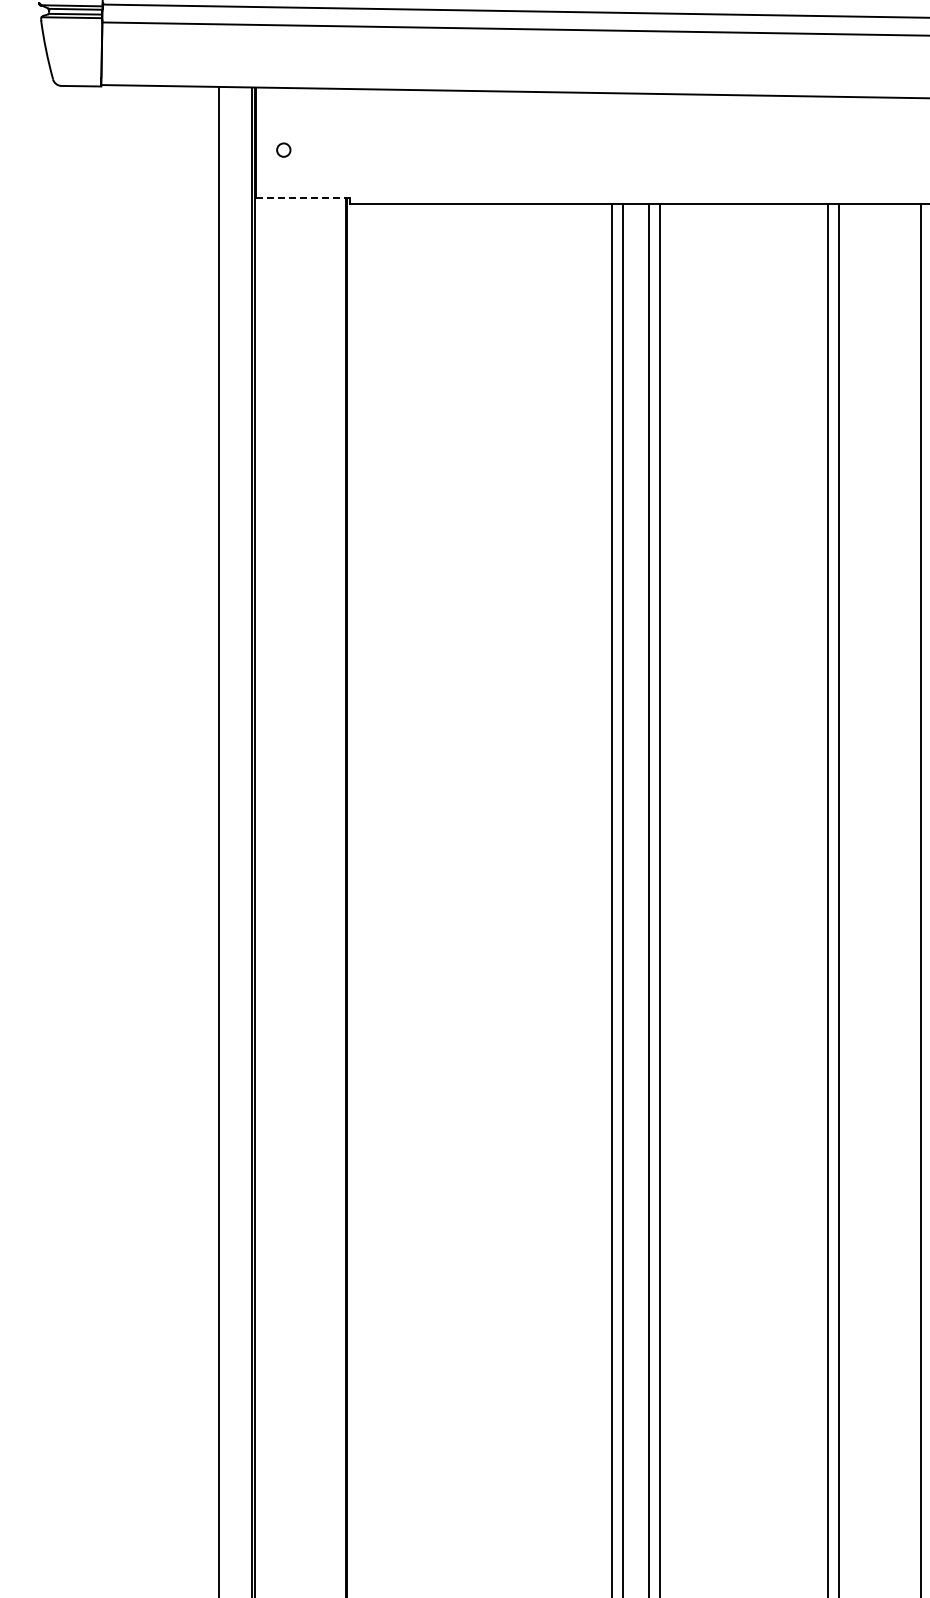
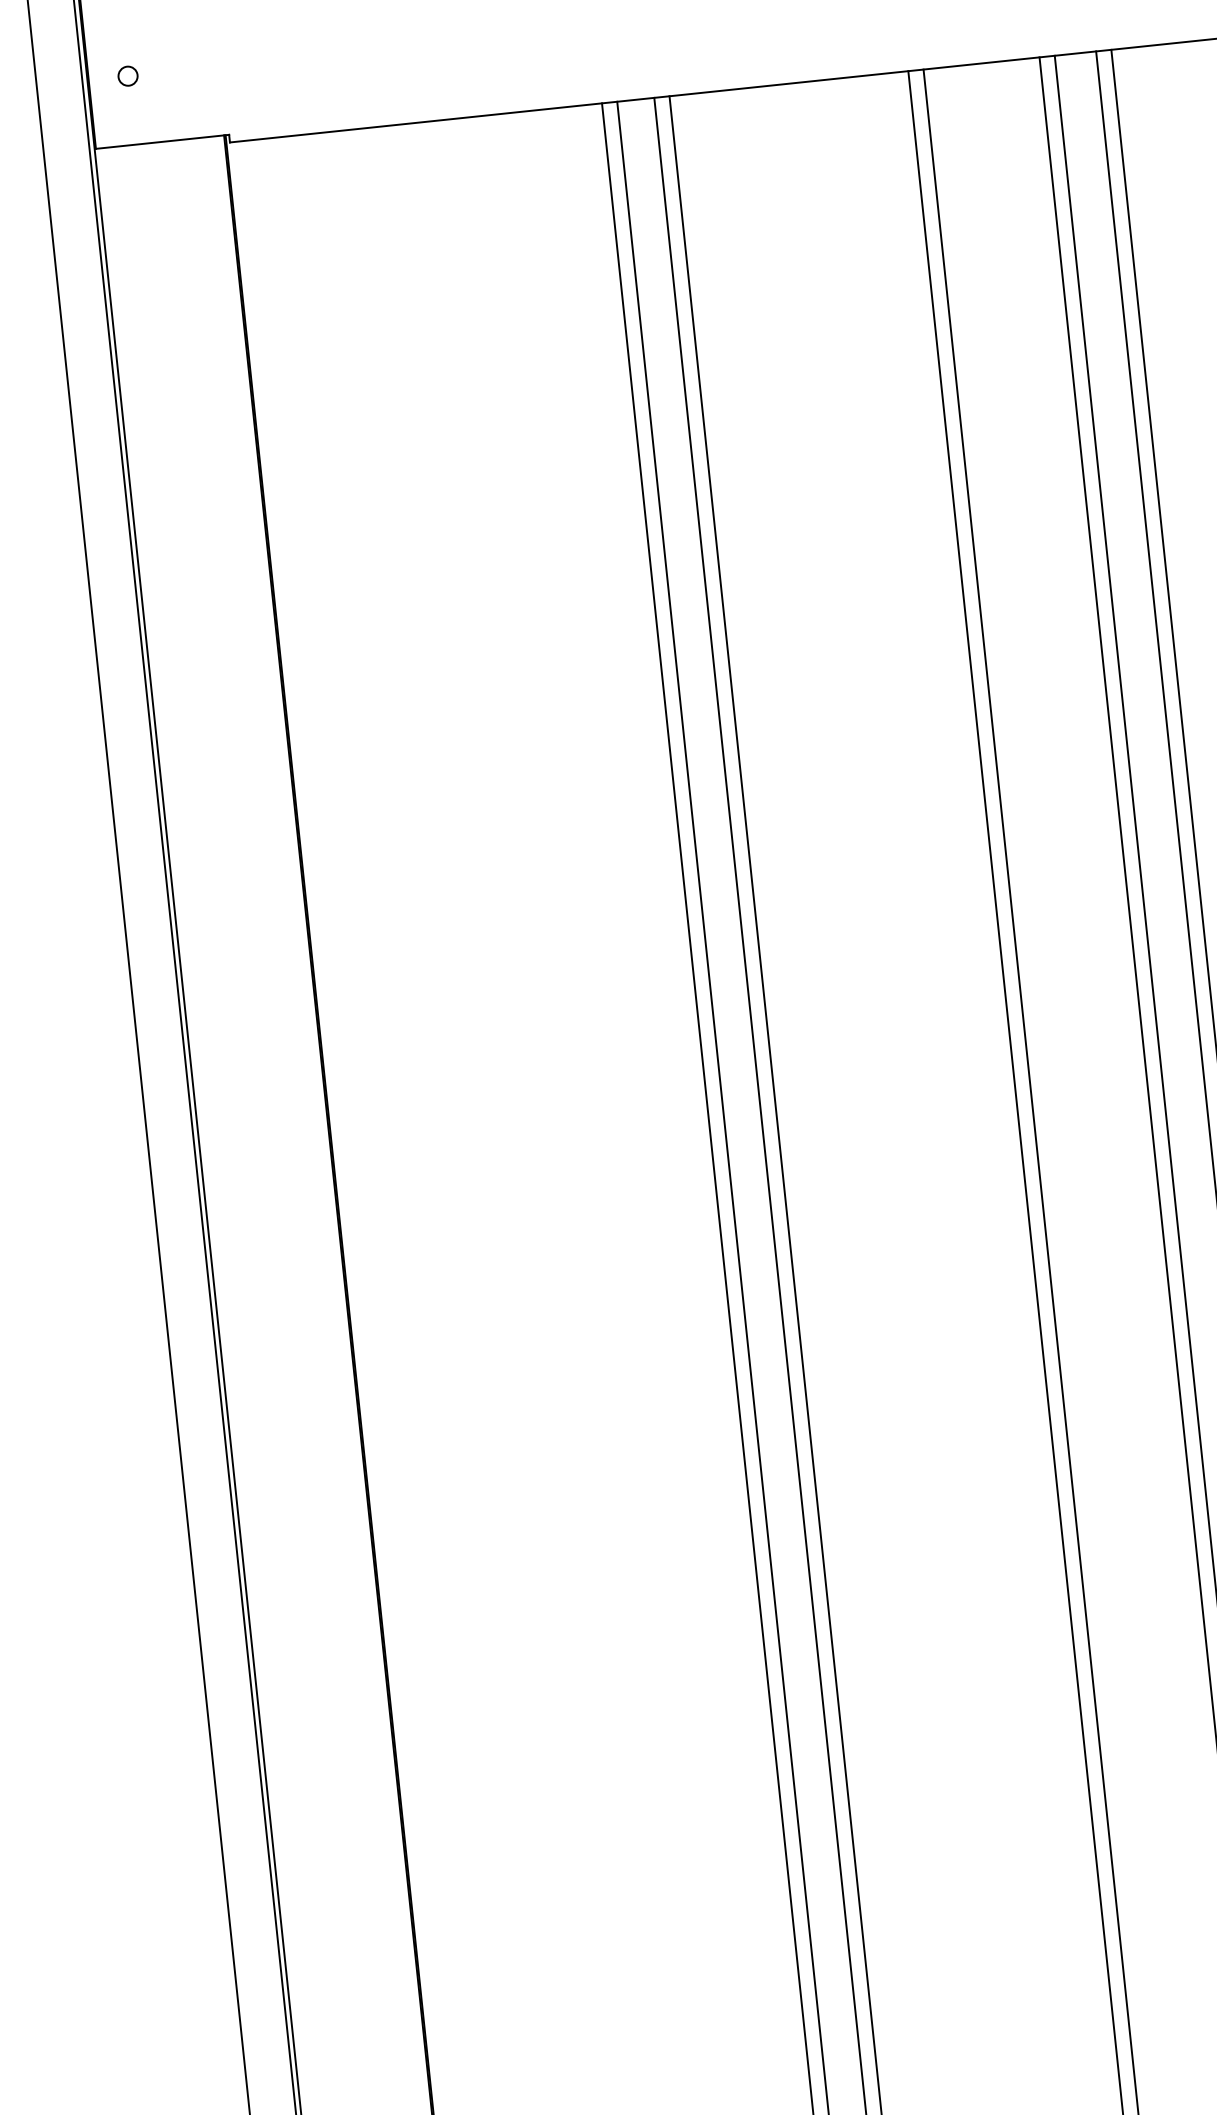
line: (303, 198) -> (163, 141), dashed -> solid

